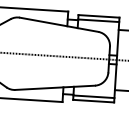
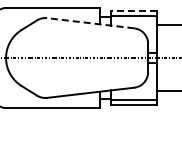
line: (98, 16) -> (133, 11), solid -> dashed
line: (58, 25) -> (90, 23), solid -> dashed

